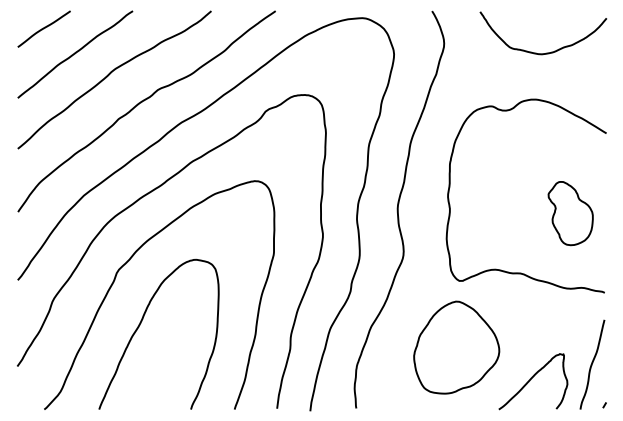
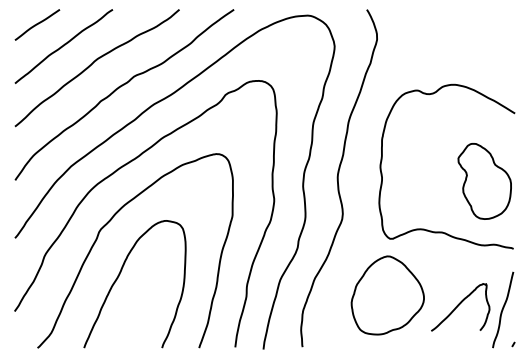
curve: (546, 52) -> (464, 44), removed
part: (570, 213) -> (484, 181), size x1.4
curve: (531, 379) -> (459, 305), moved

